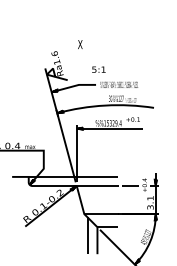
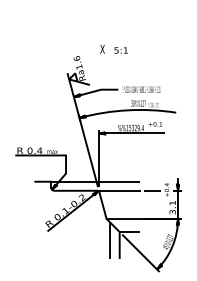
text: (98, 69) -> (120, 50), moved

